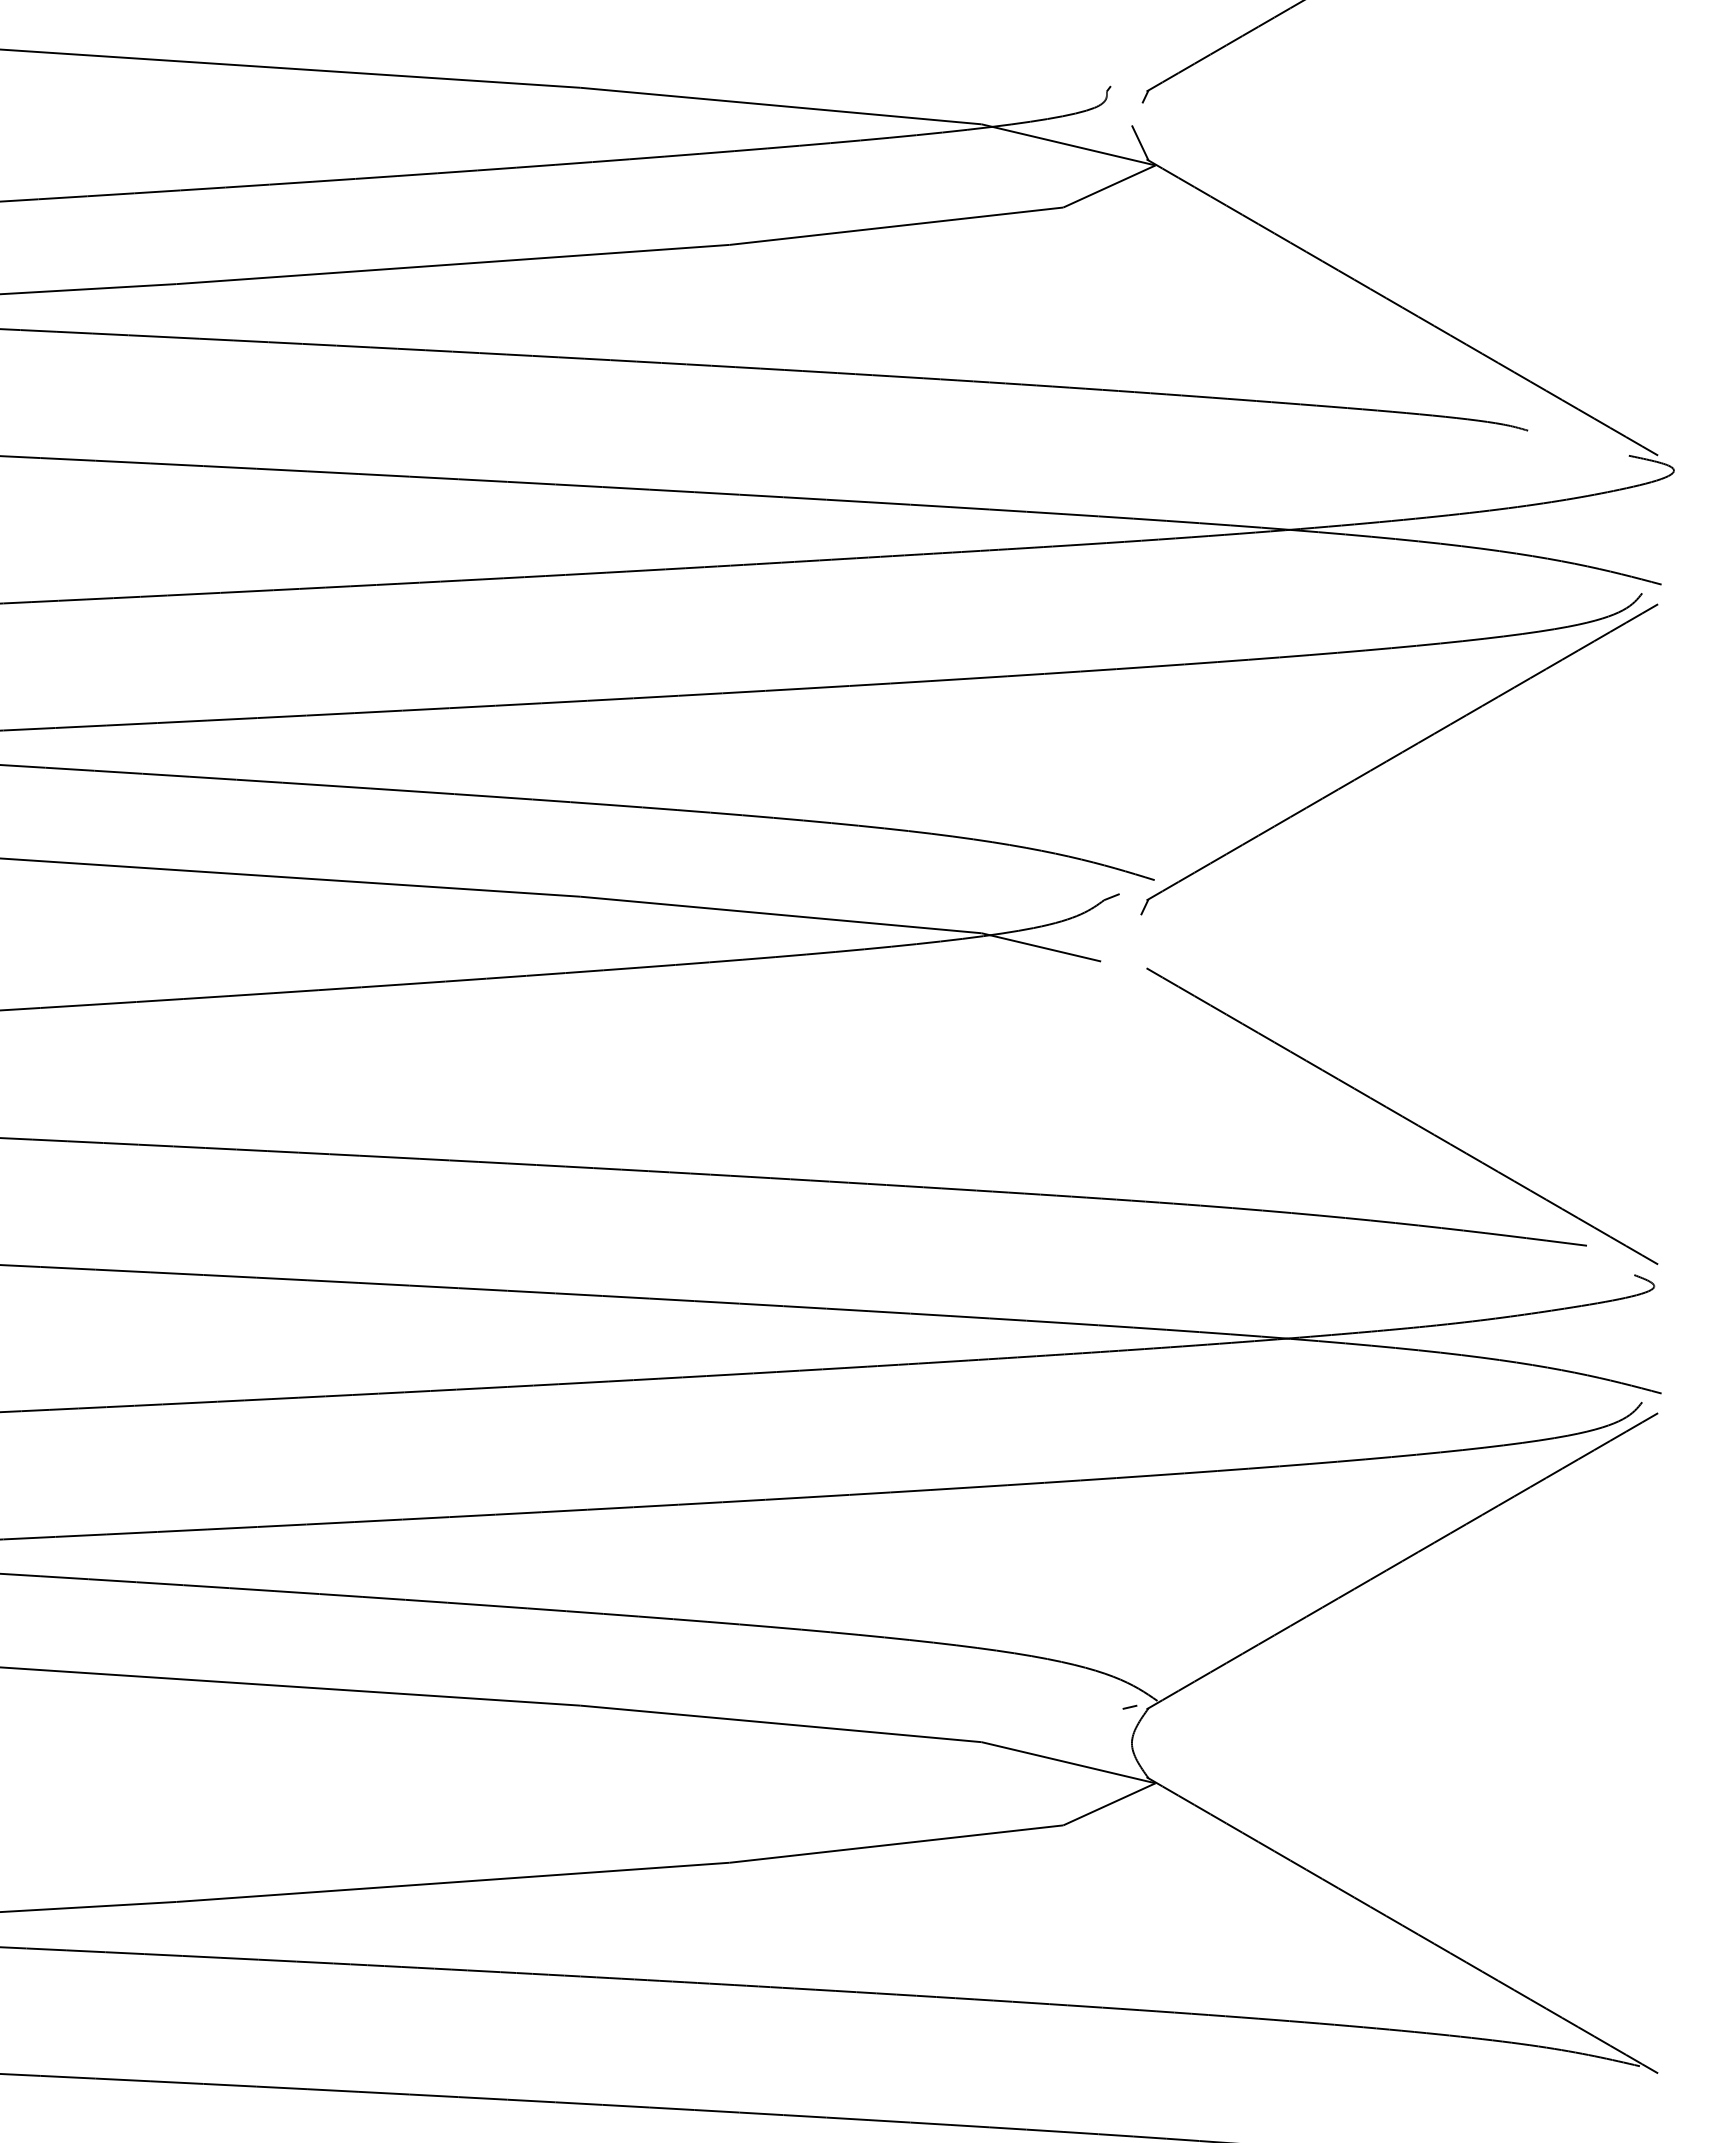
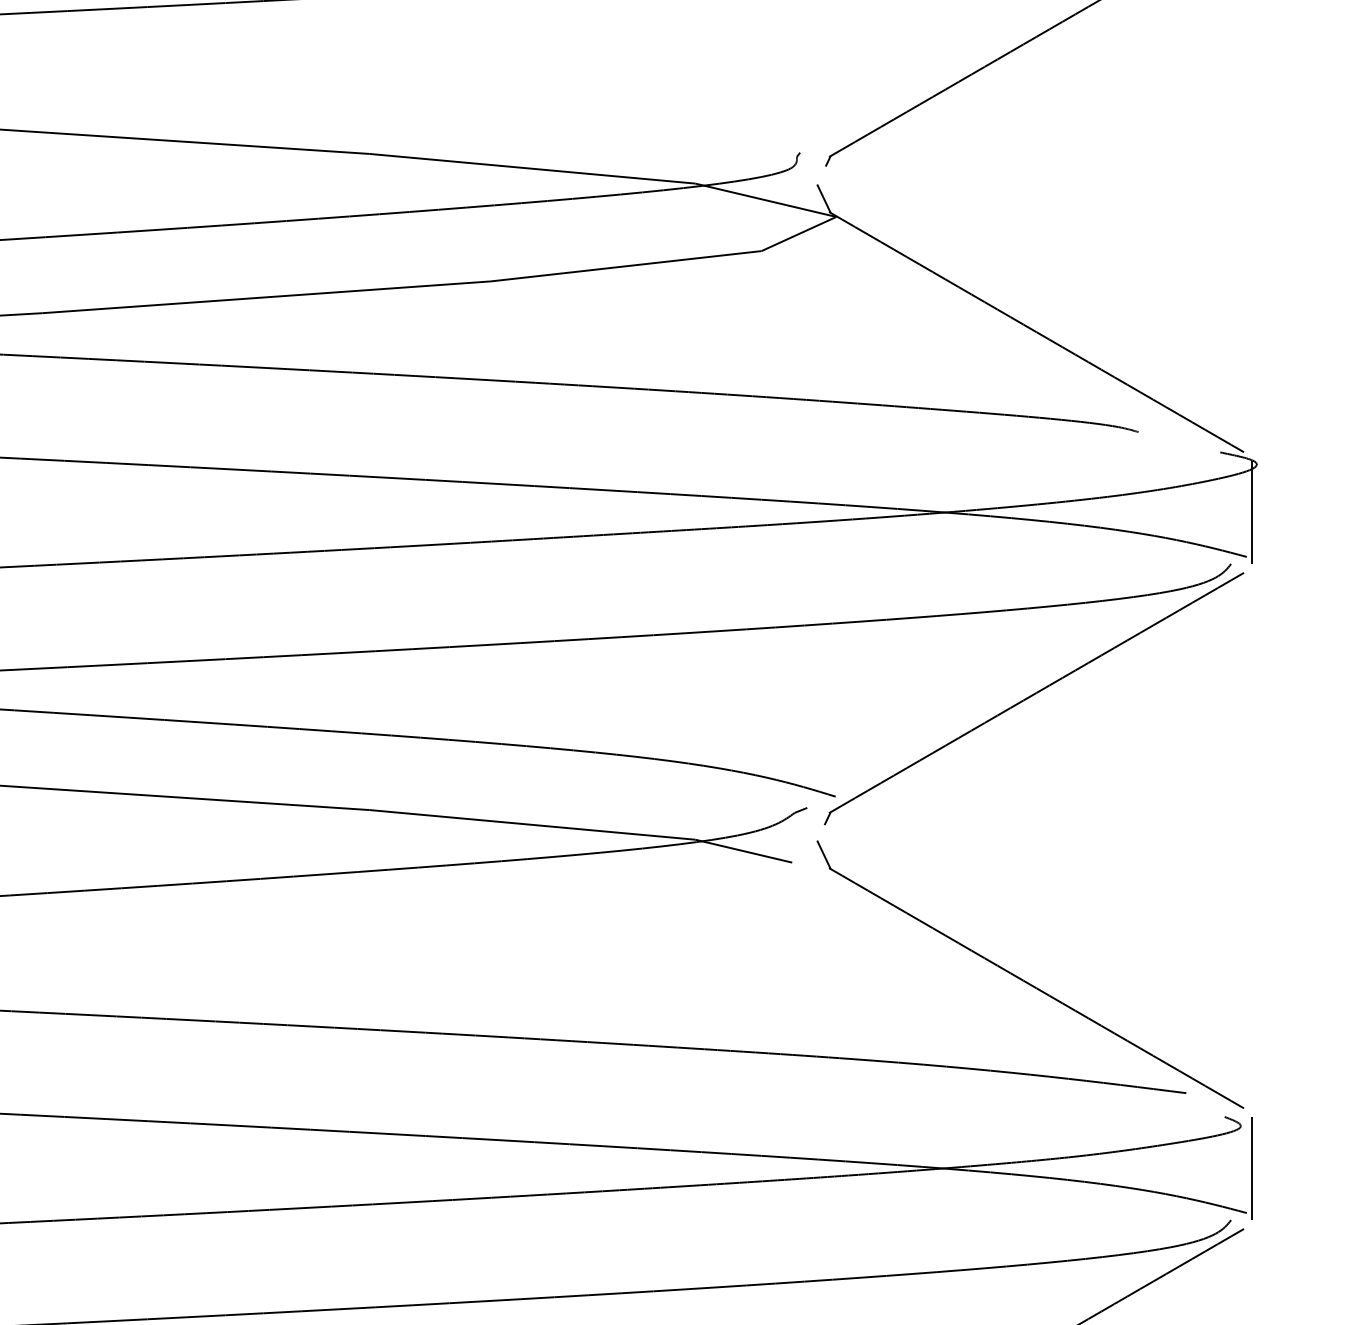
line: (1668, 529) -> (1252, 512), added
line: (1139, 951) -> (823, 854), added
line: (1668, 1338) -> (1252, 1168), added

